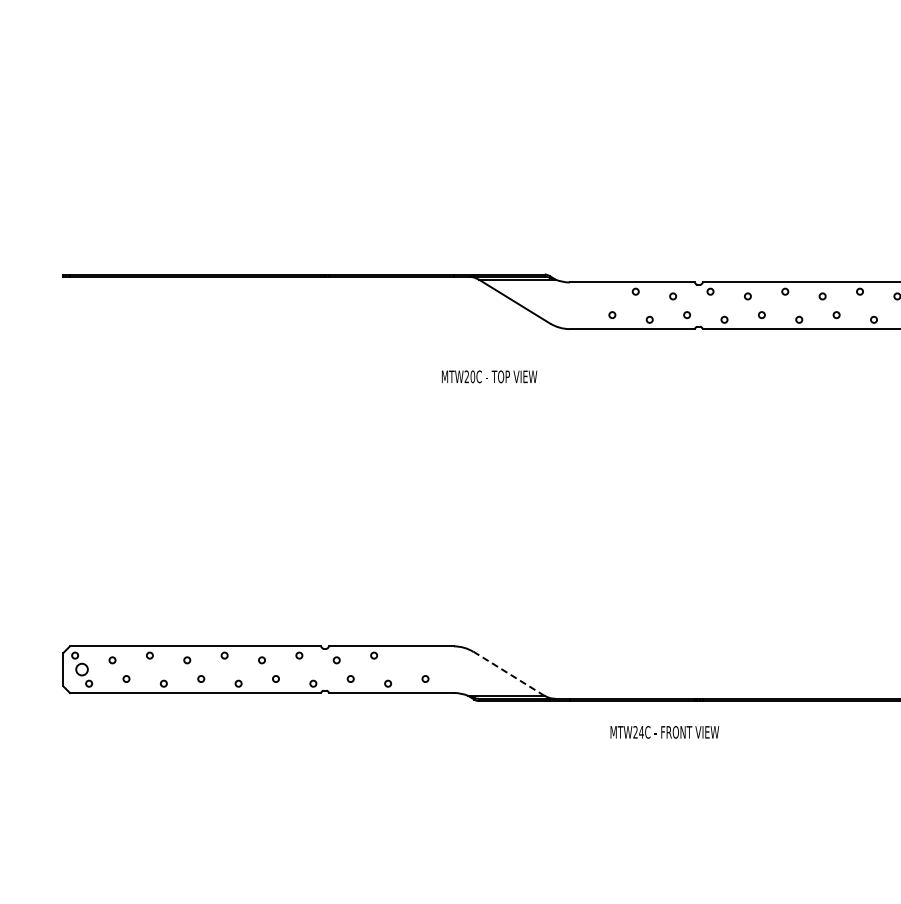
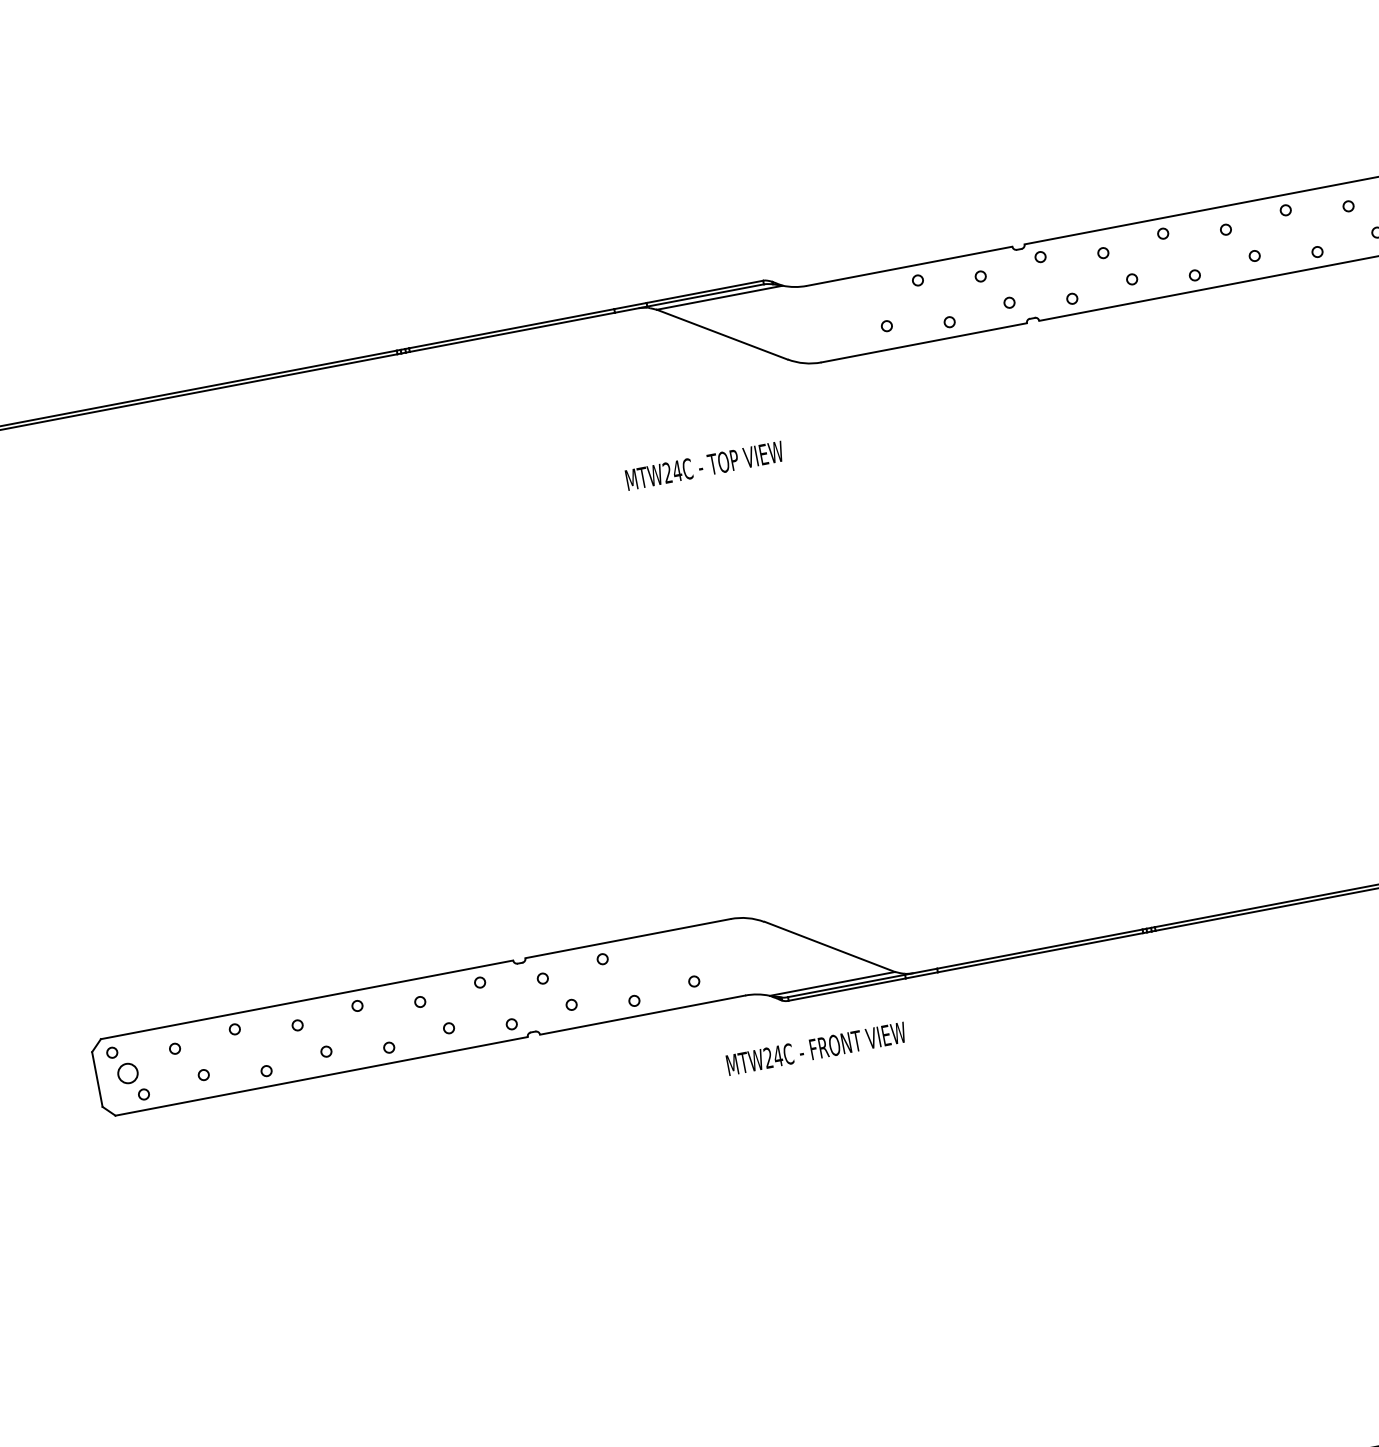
text: (472, 376) -> (676, 470), MTW20C -> MTW24C
line: (509, 673) -> (830, 946), dashed -> solid
text: (664, 732) -> (815, 1049), moved

